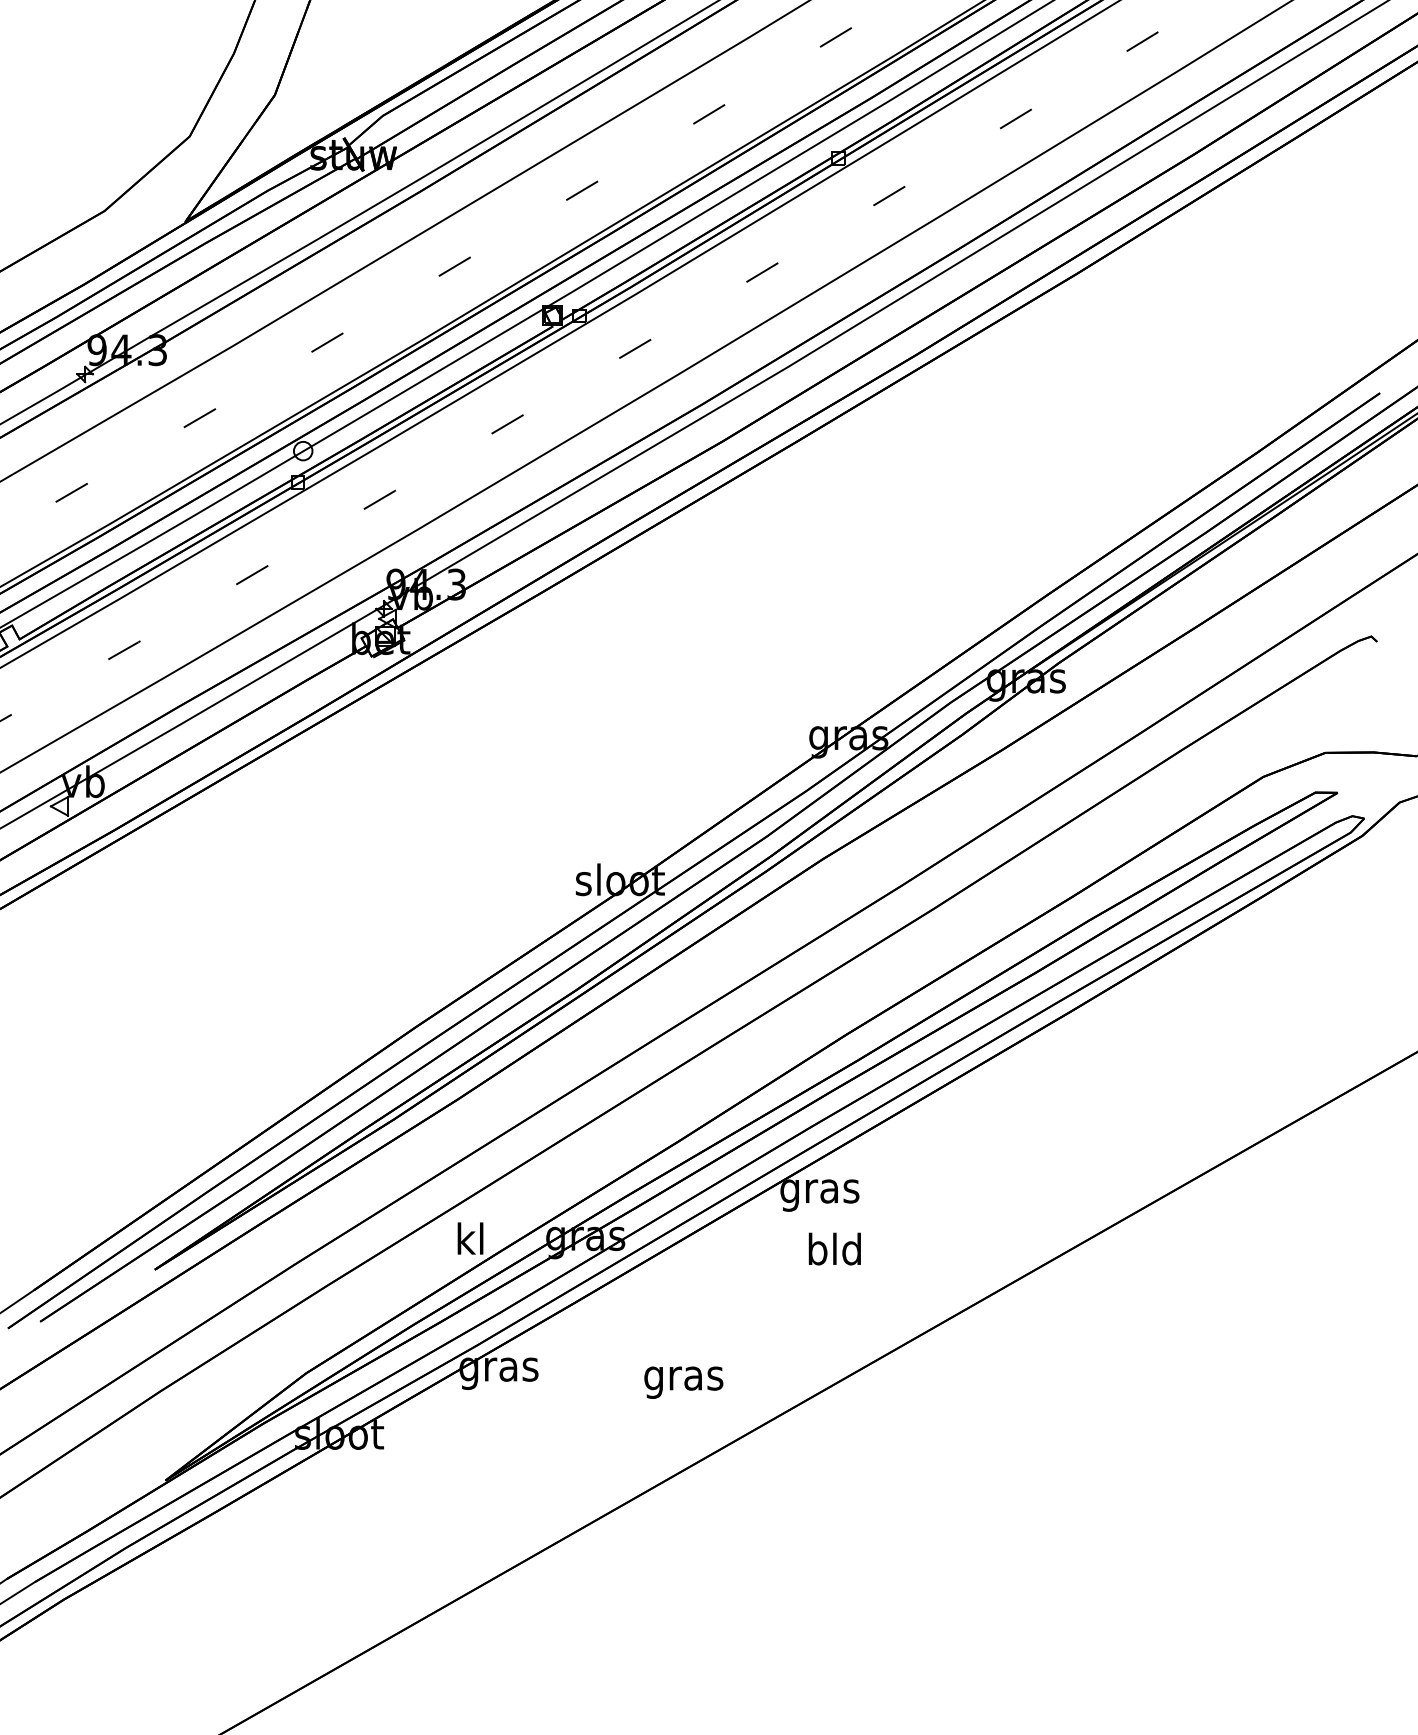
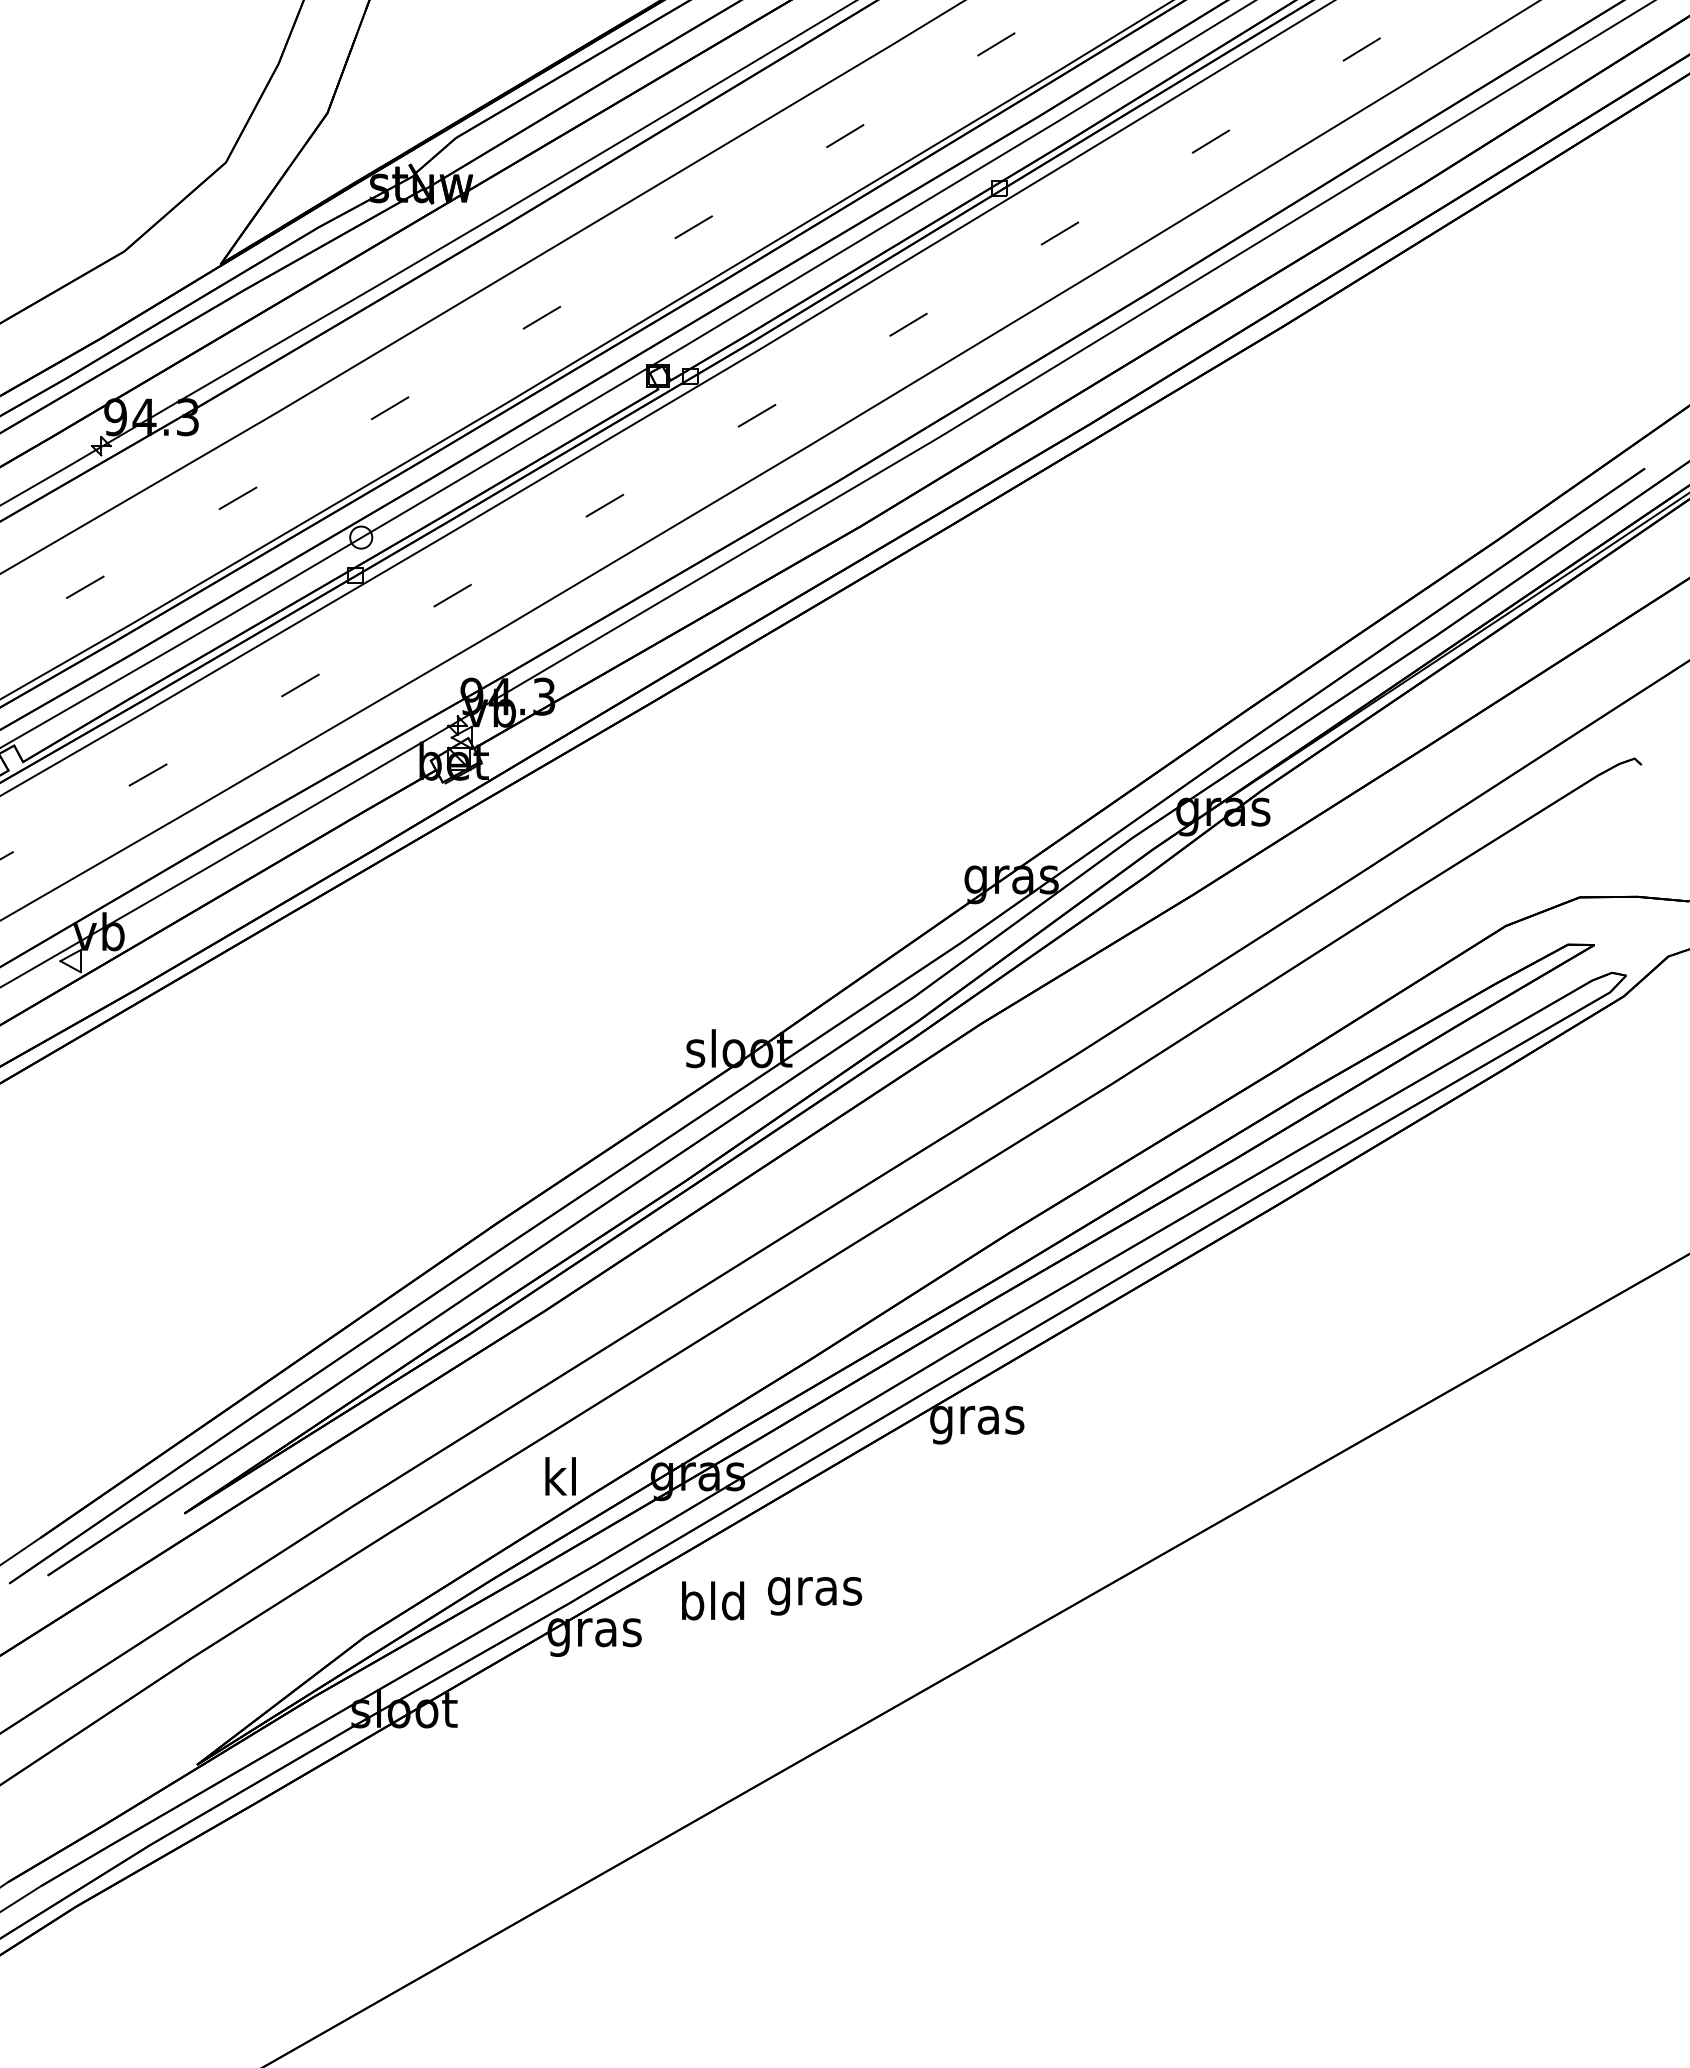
text: (835, 1248) -> (713, 1600), moved
text: (684, 1382) -> (815, 1596), moved

